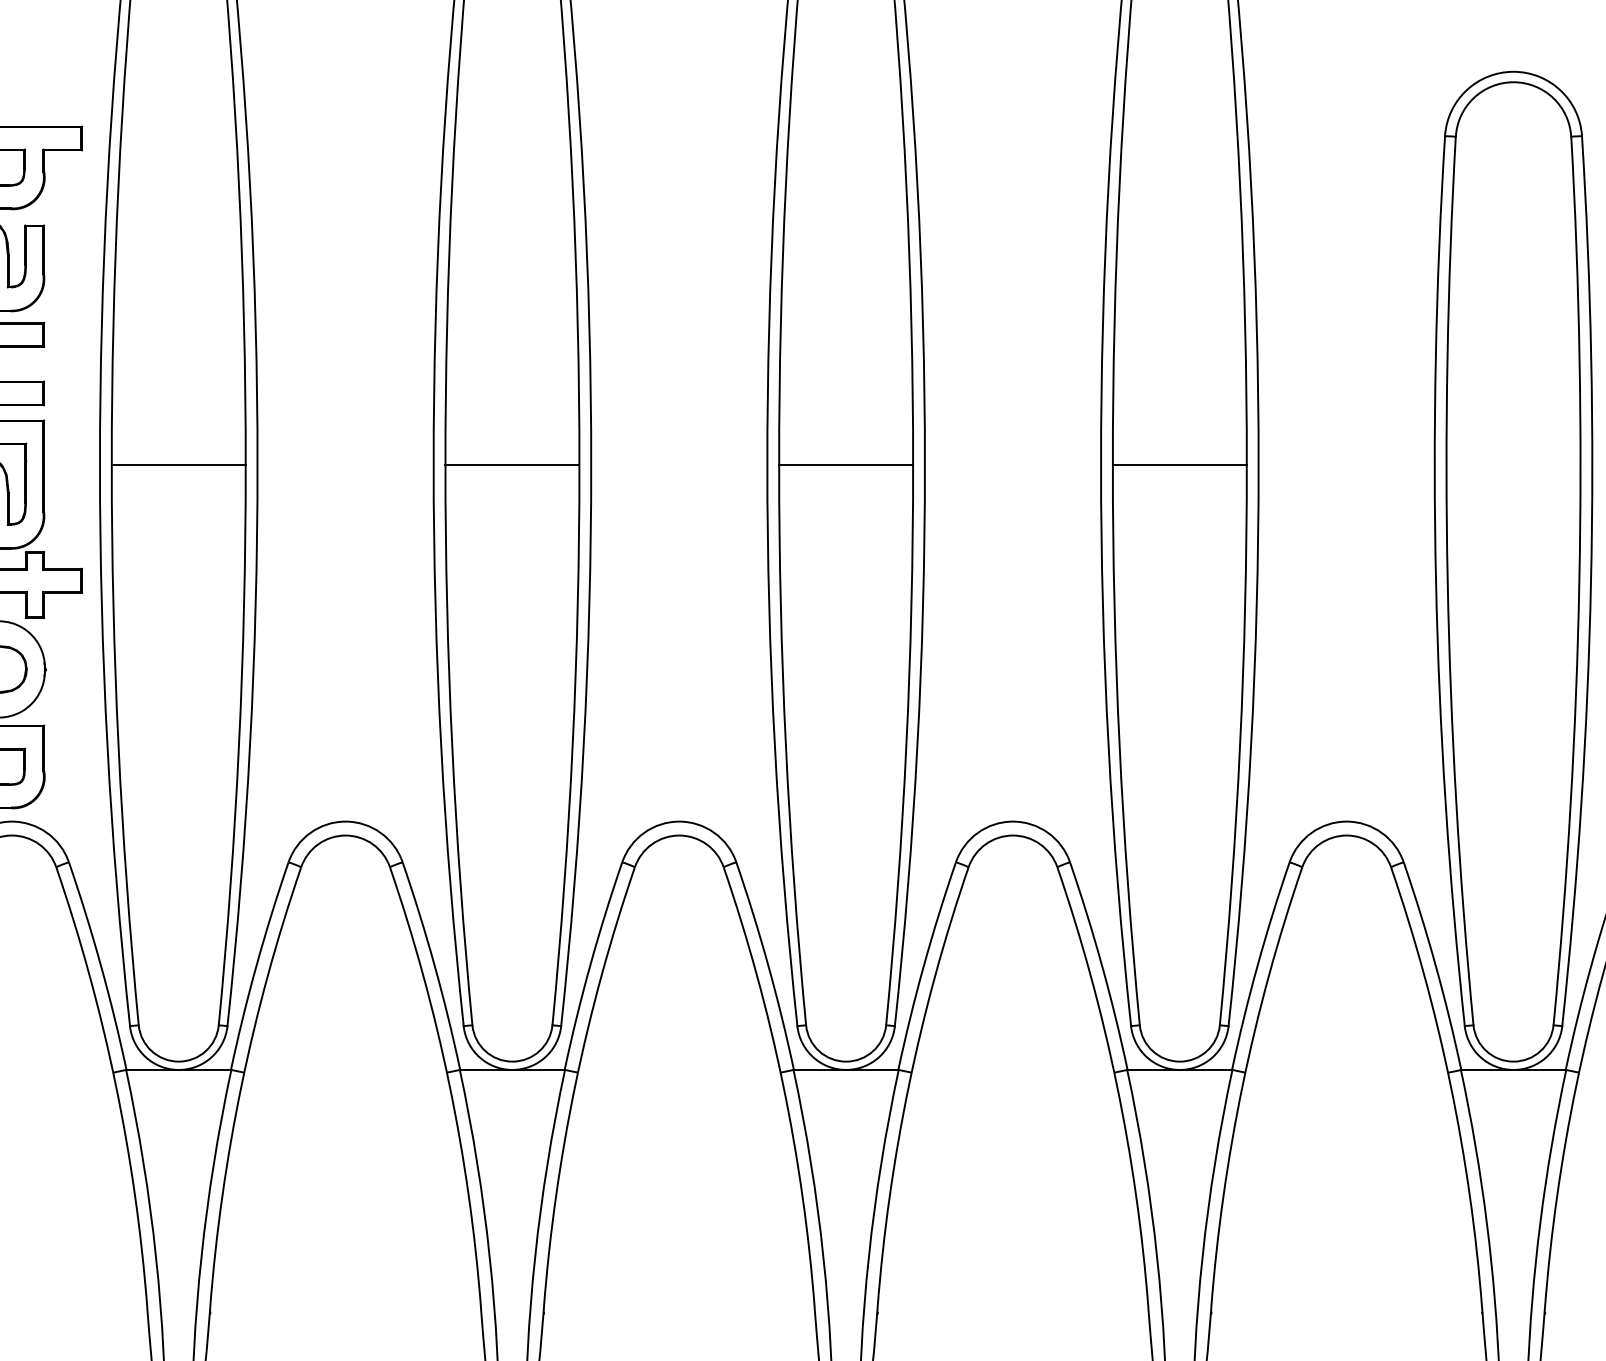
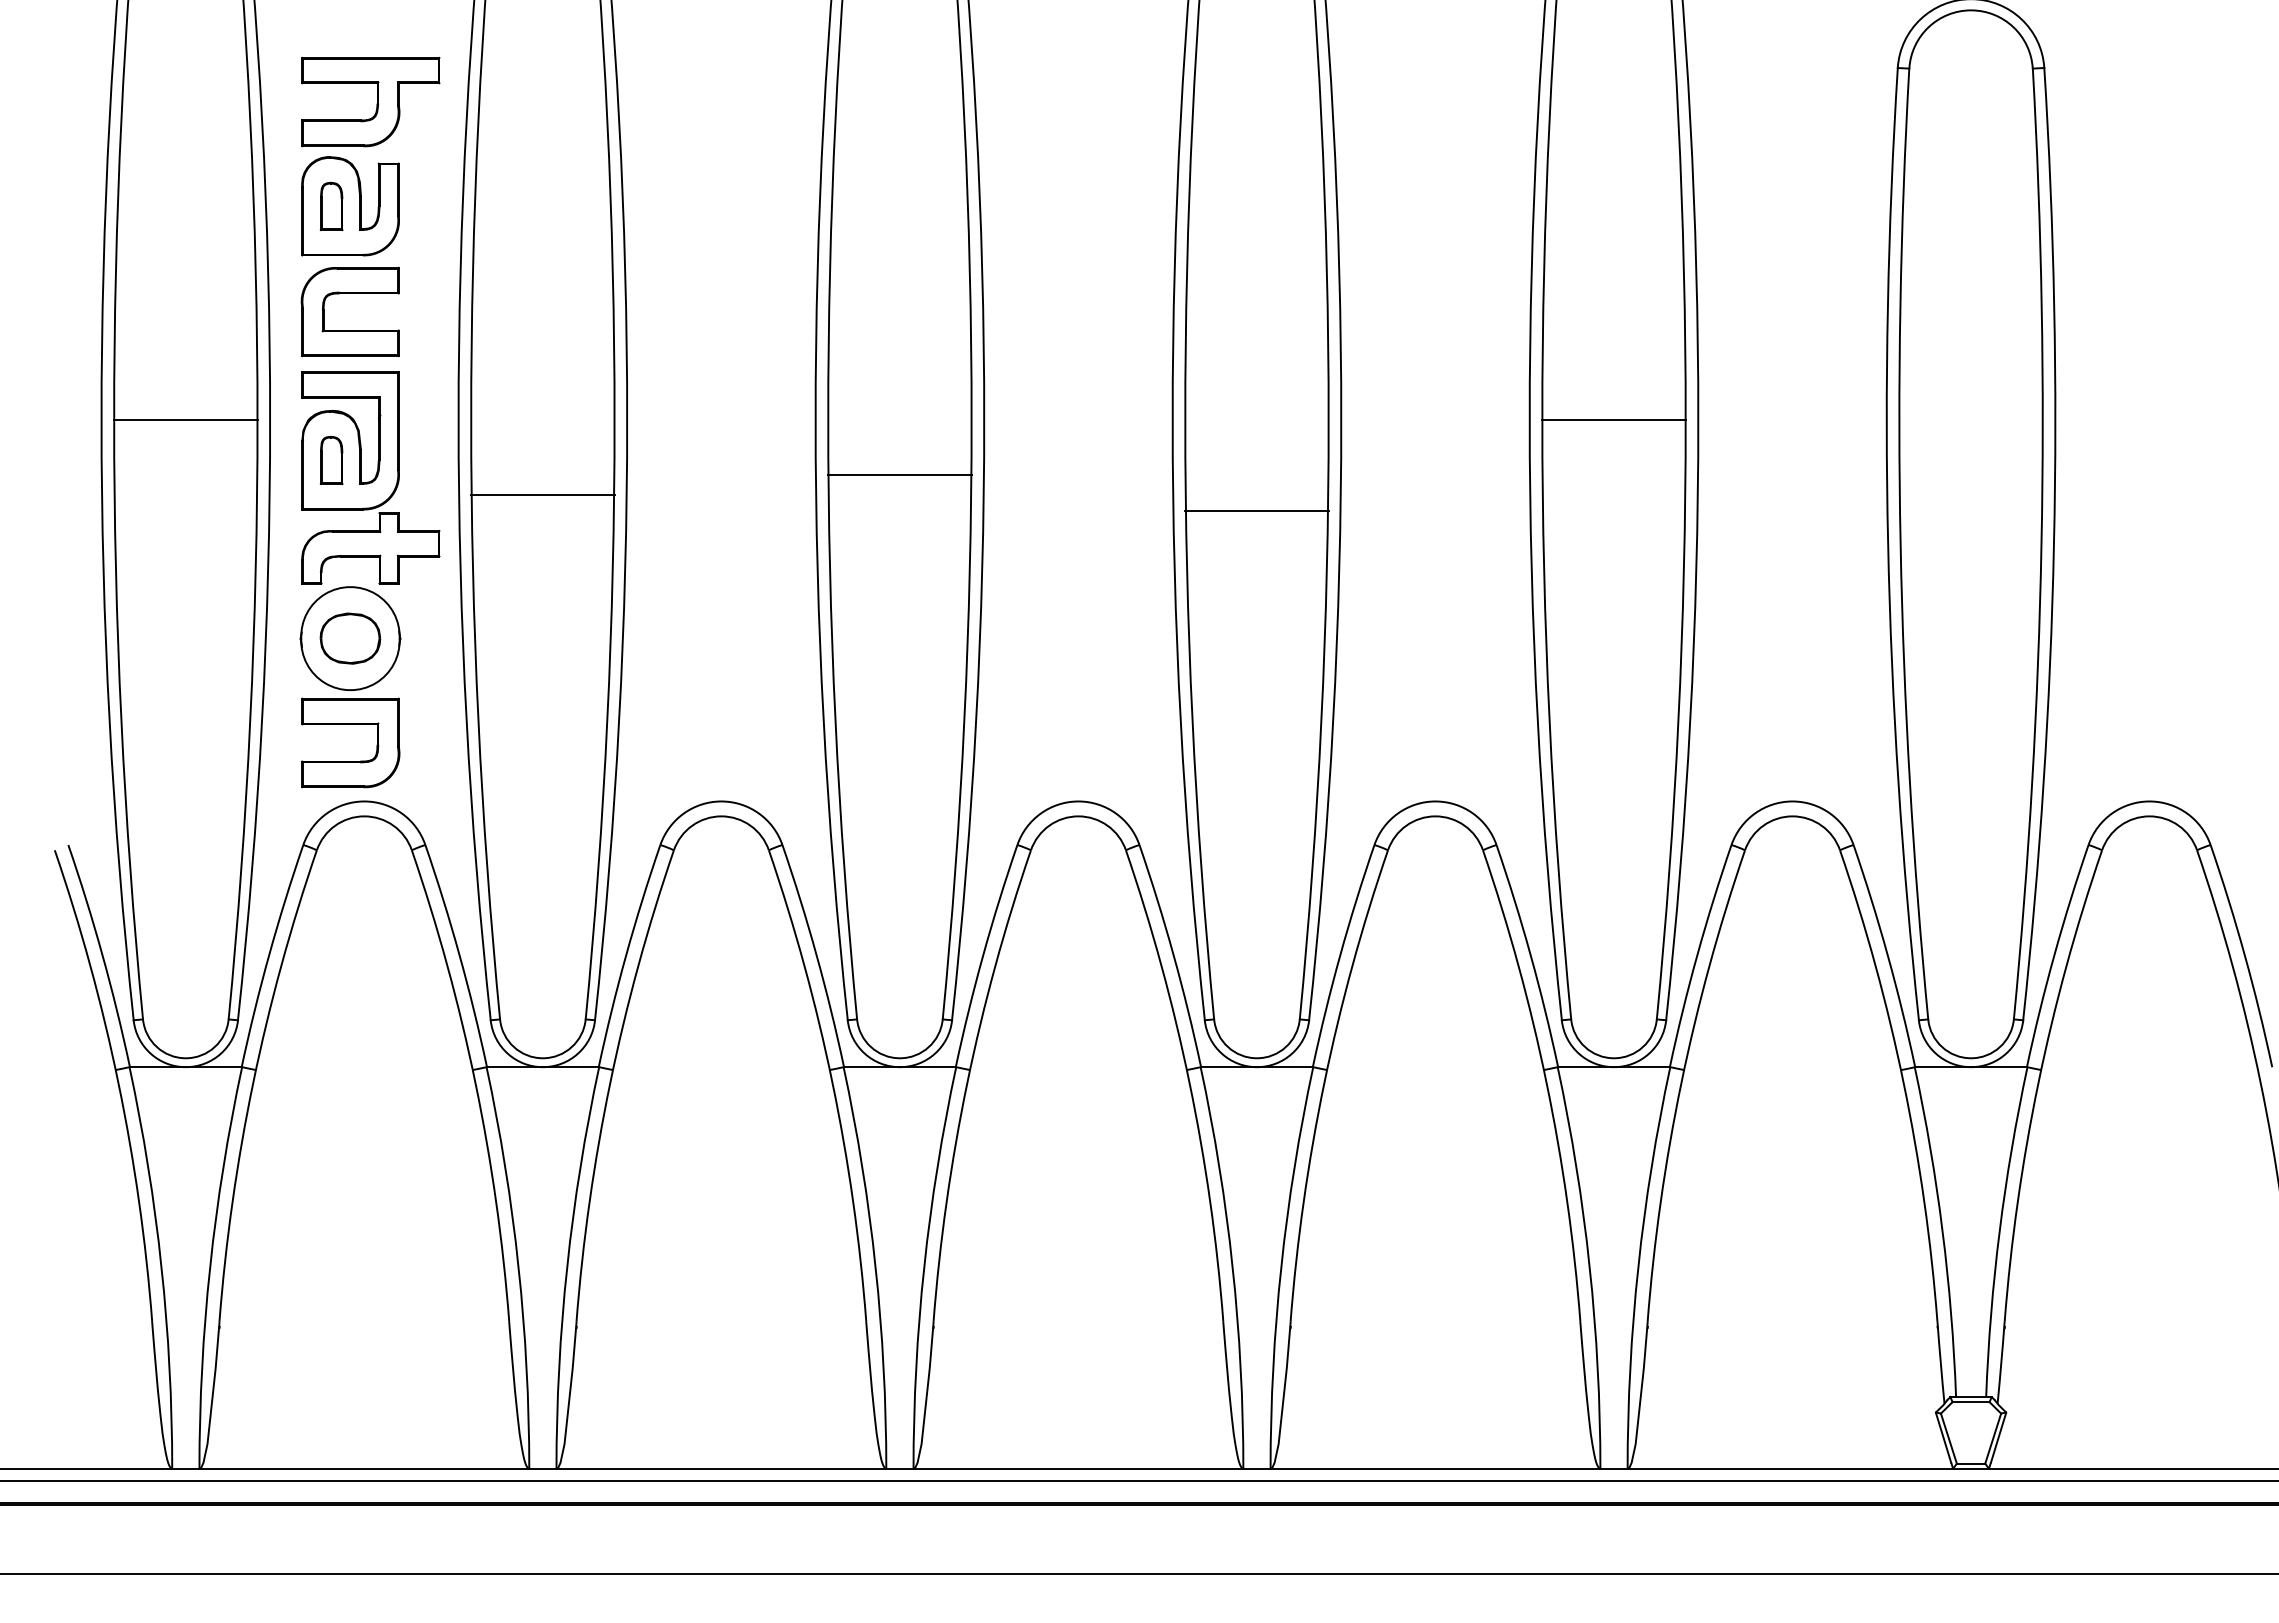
line: (178, 465) -> (542, 495), moved
line: (512, 465) -> (899, 475), moved
line: (845, 465) -> (1256, 511), moved

